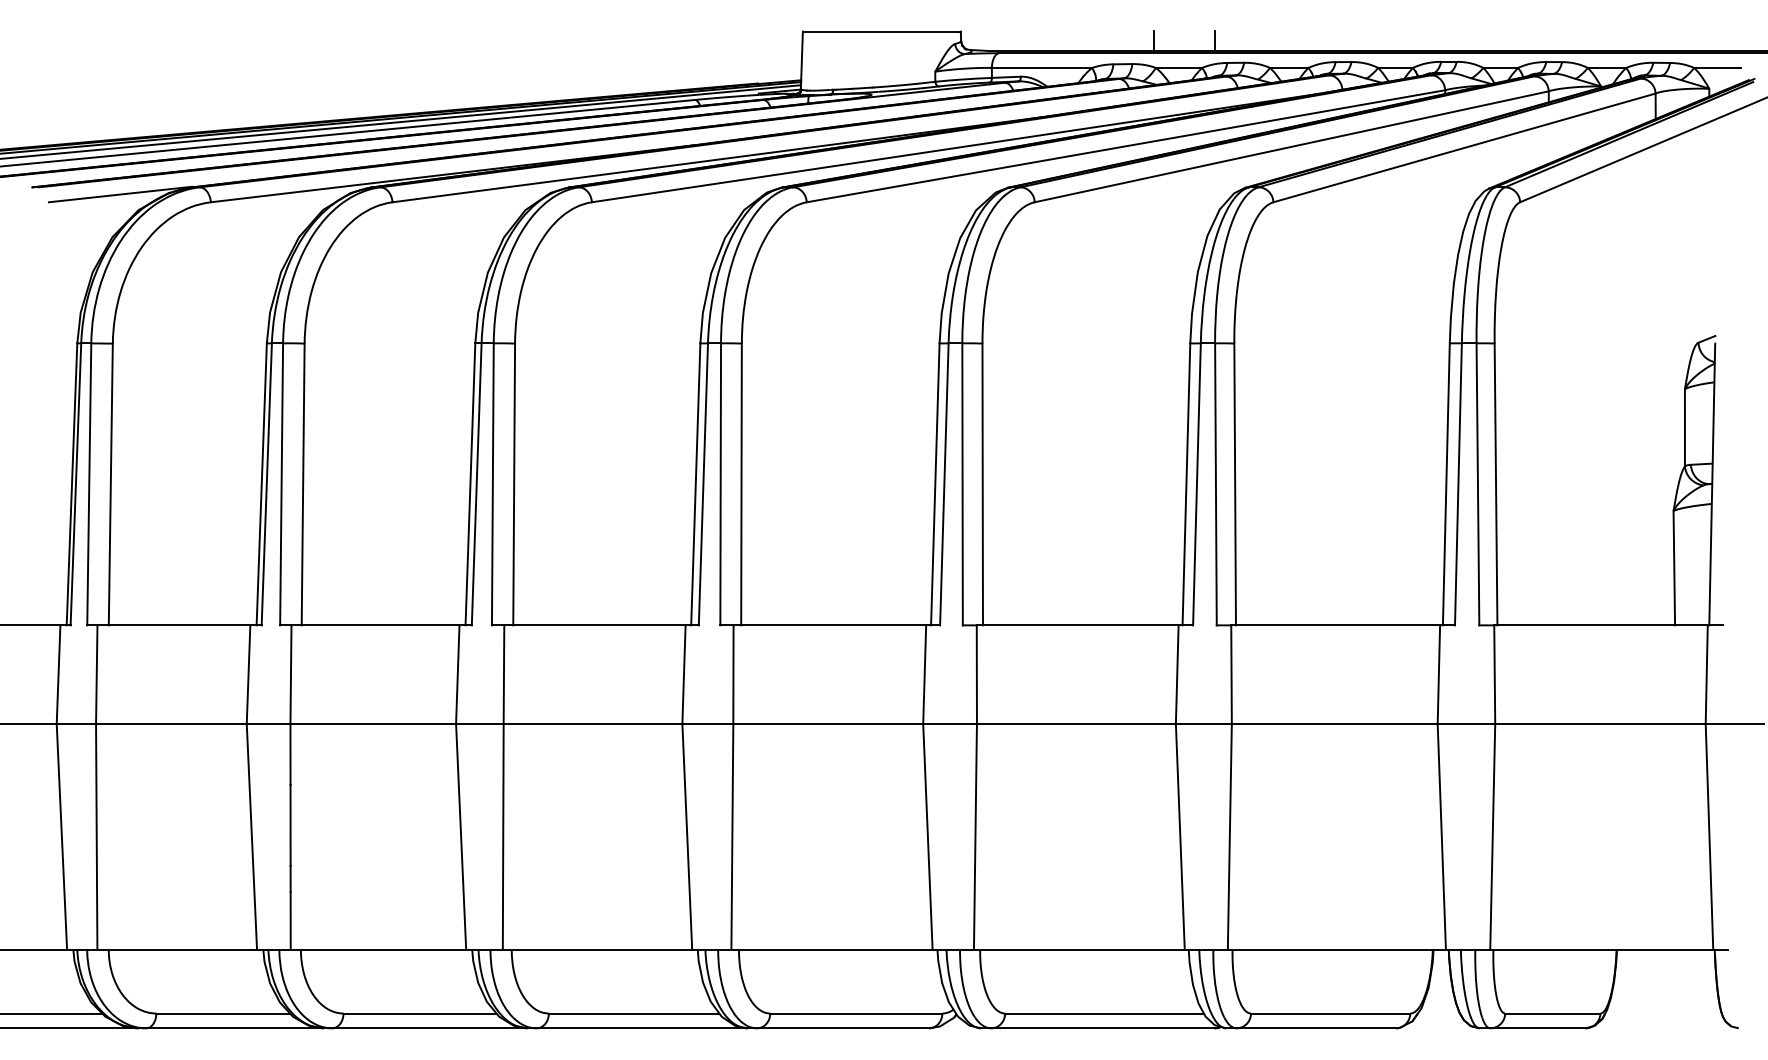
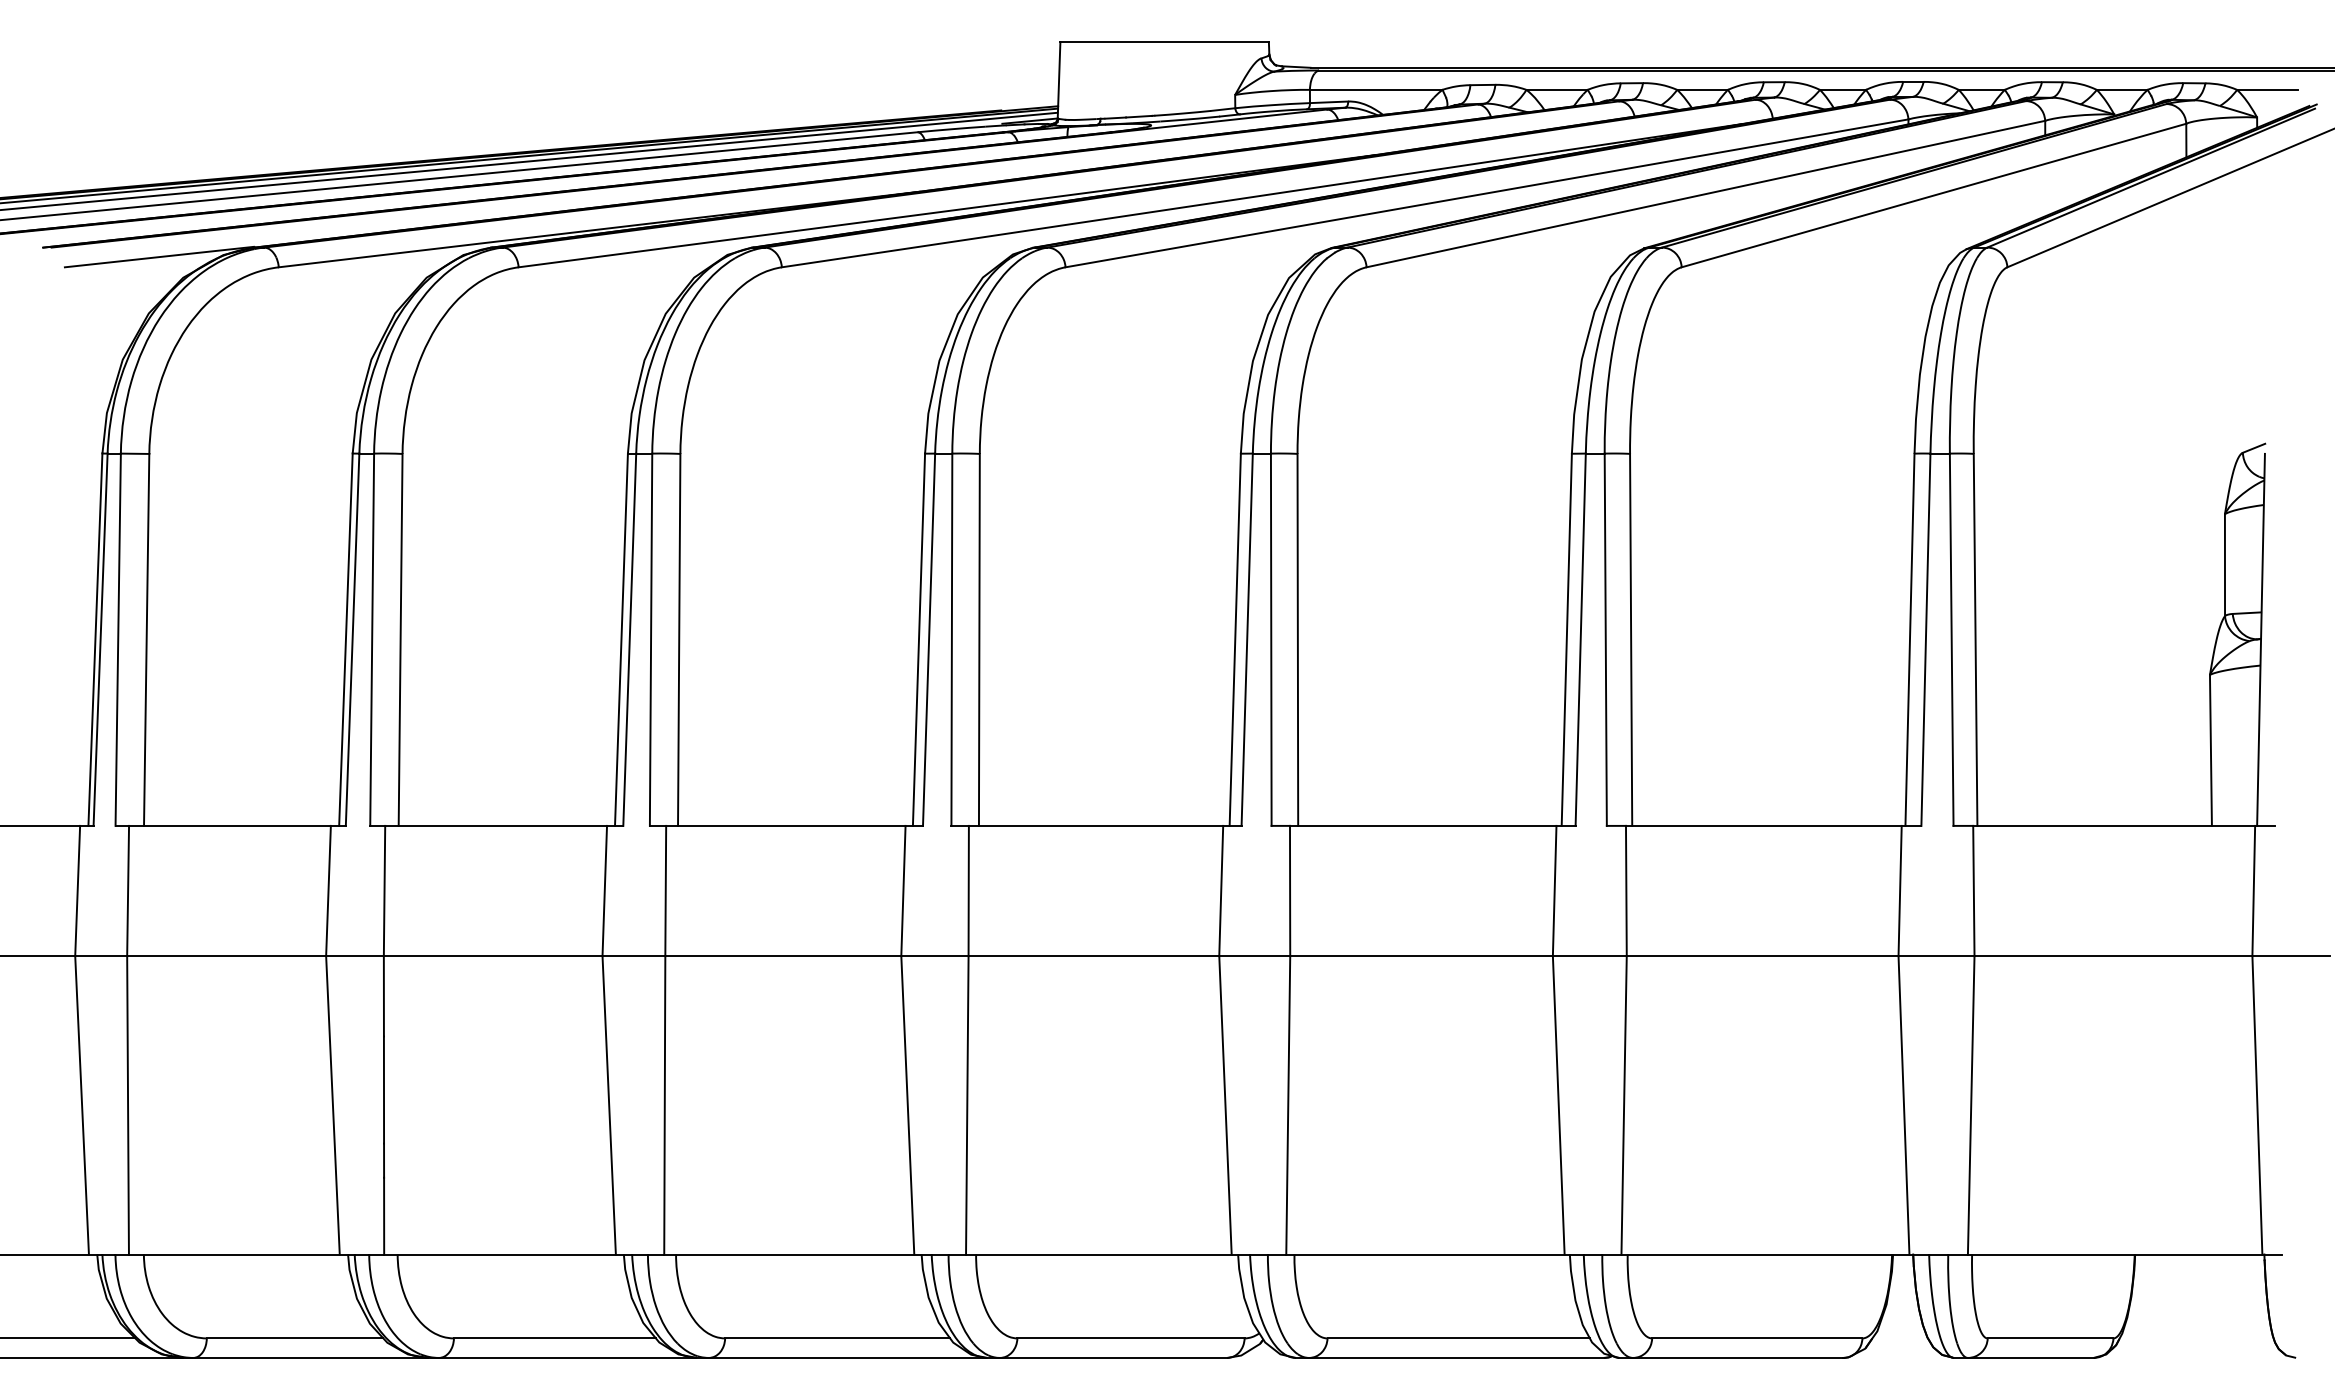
line: (1154, 41) -> (1524, 54), removed
line: (1214, 41) -> (1604, 54), removed

